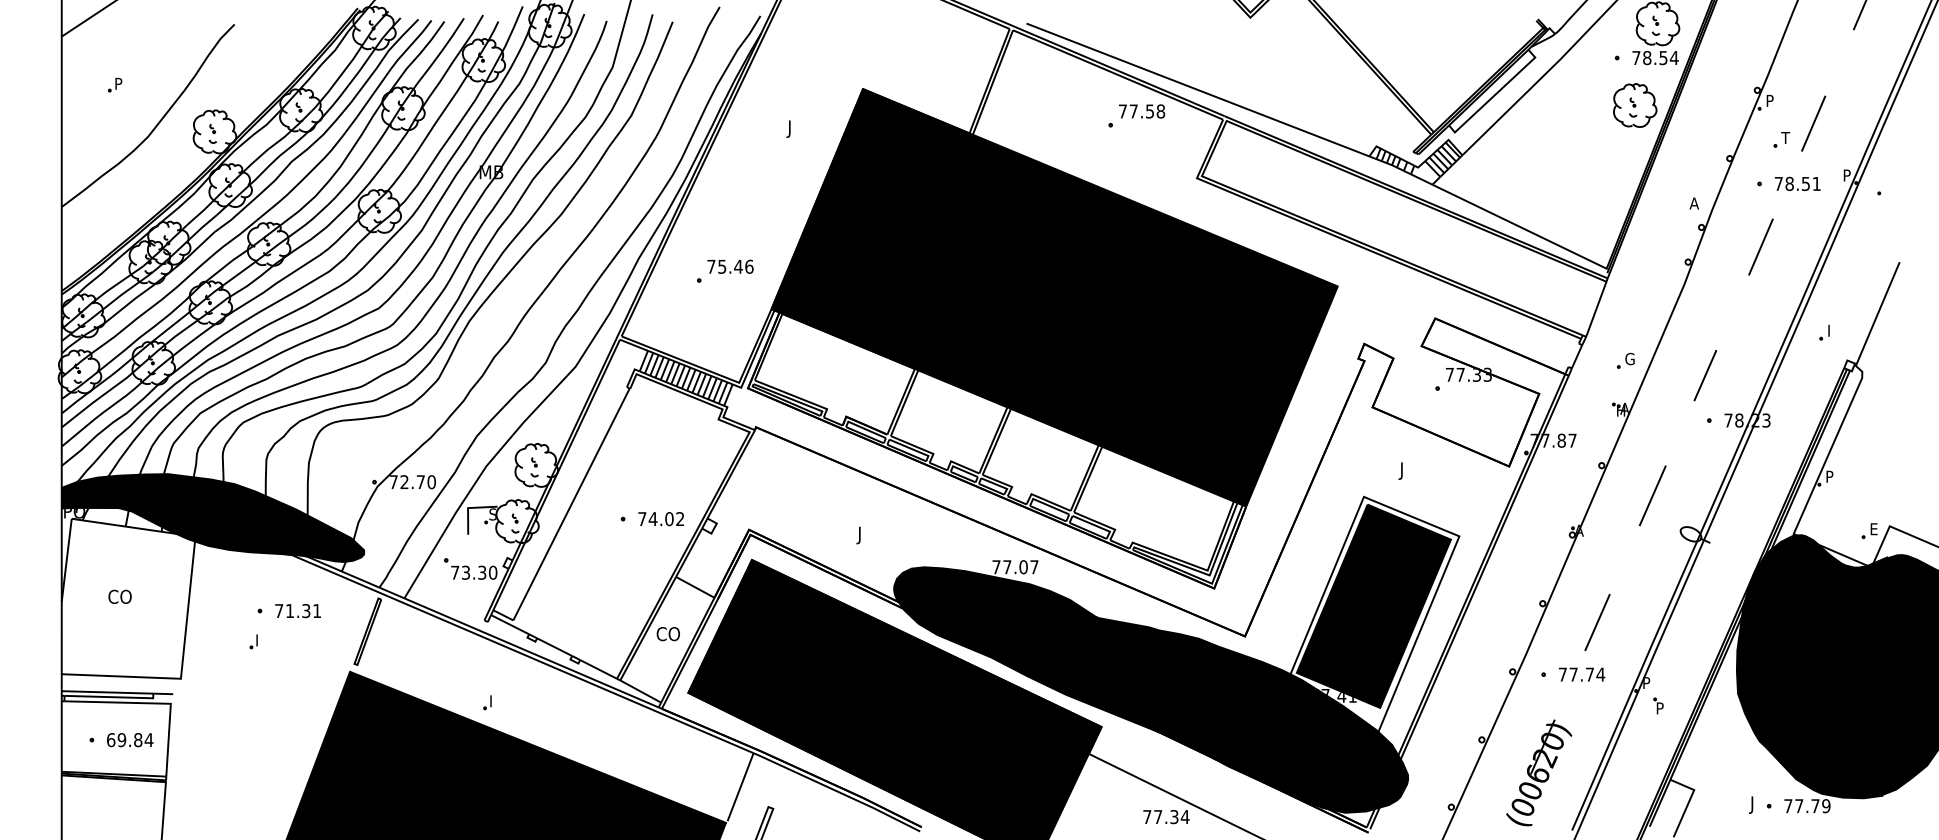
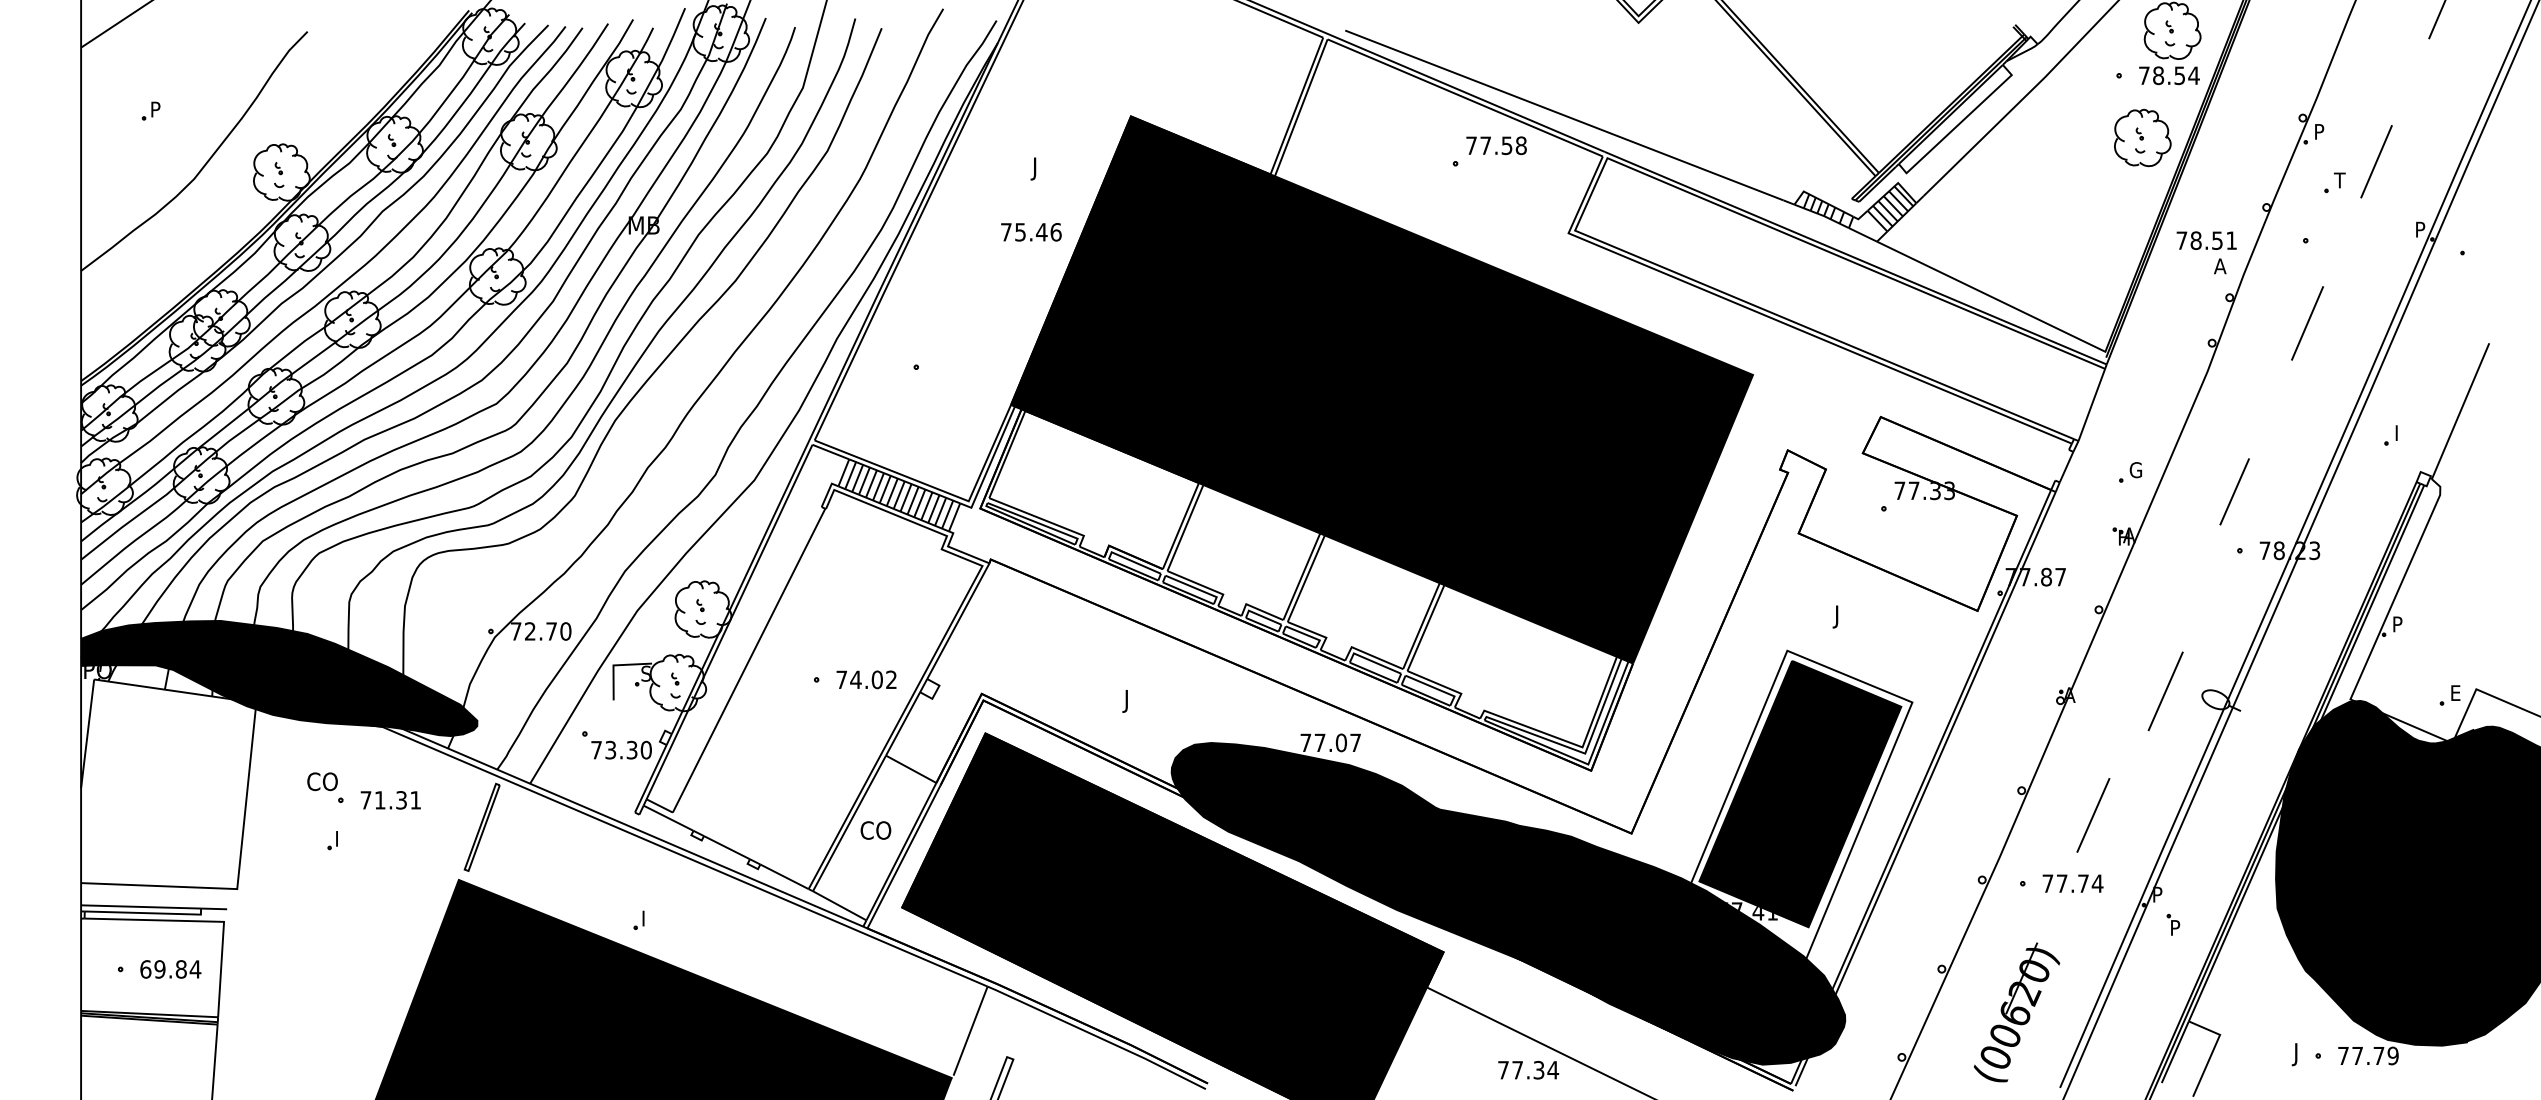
text: (1797, 183) -> (2206, 240), moved
text: (730, 266) -> (1031, 232), moved
line: (1652, 495) -> (2165, 691), moved
text: (120, 596) -> (322, 781), moved

